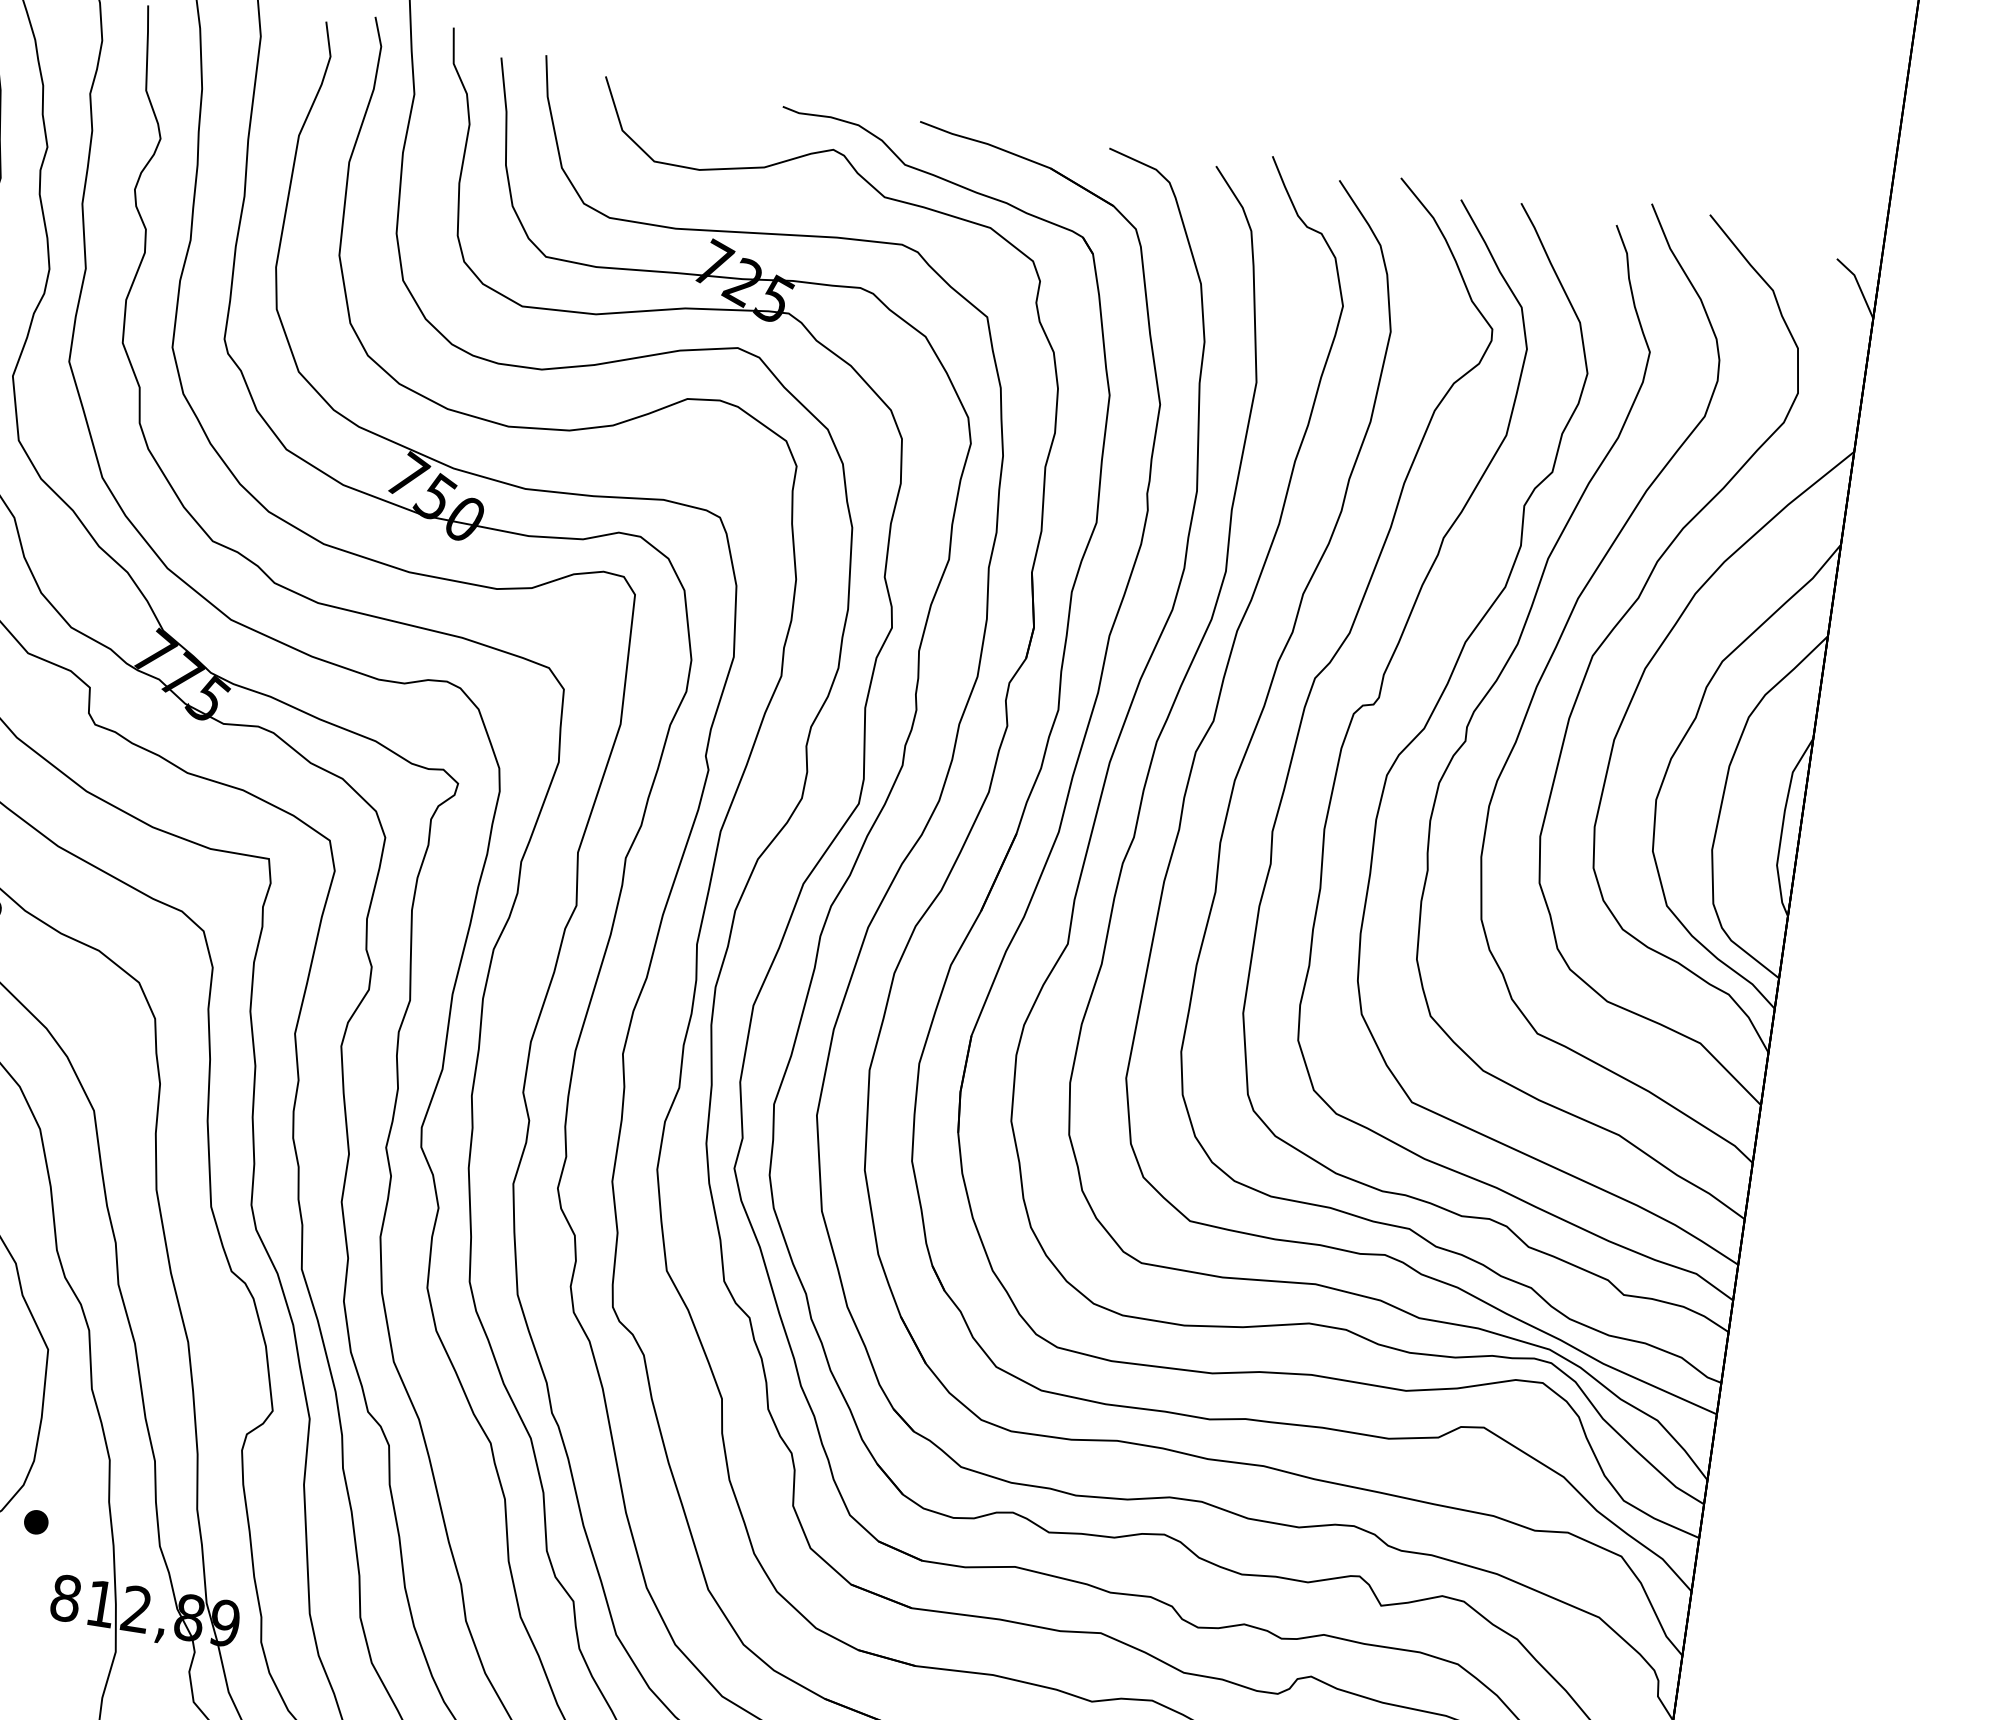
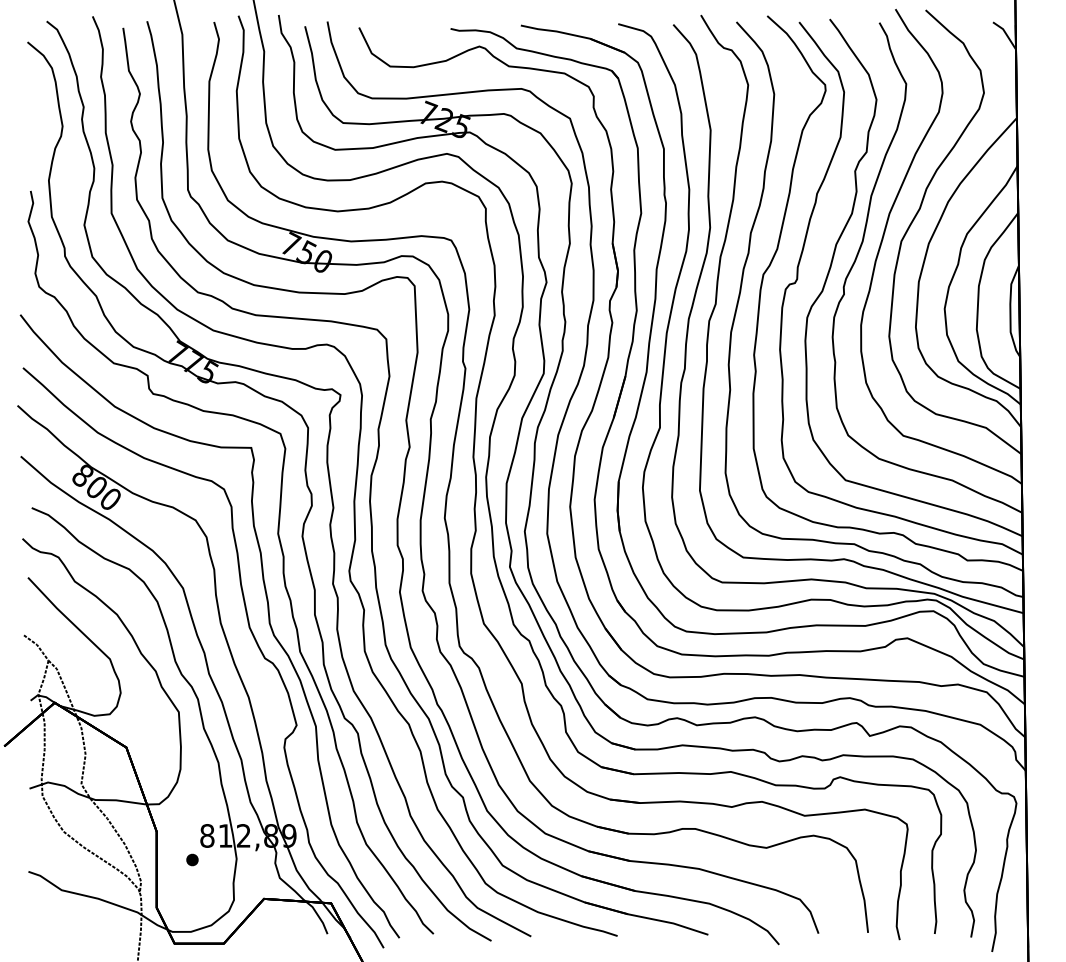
part: (36, 1521) -> (192, 859), moved

